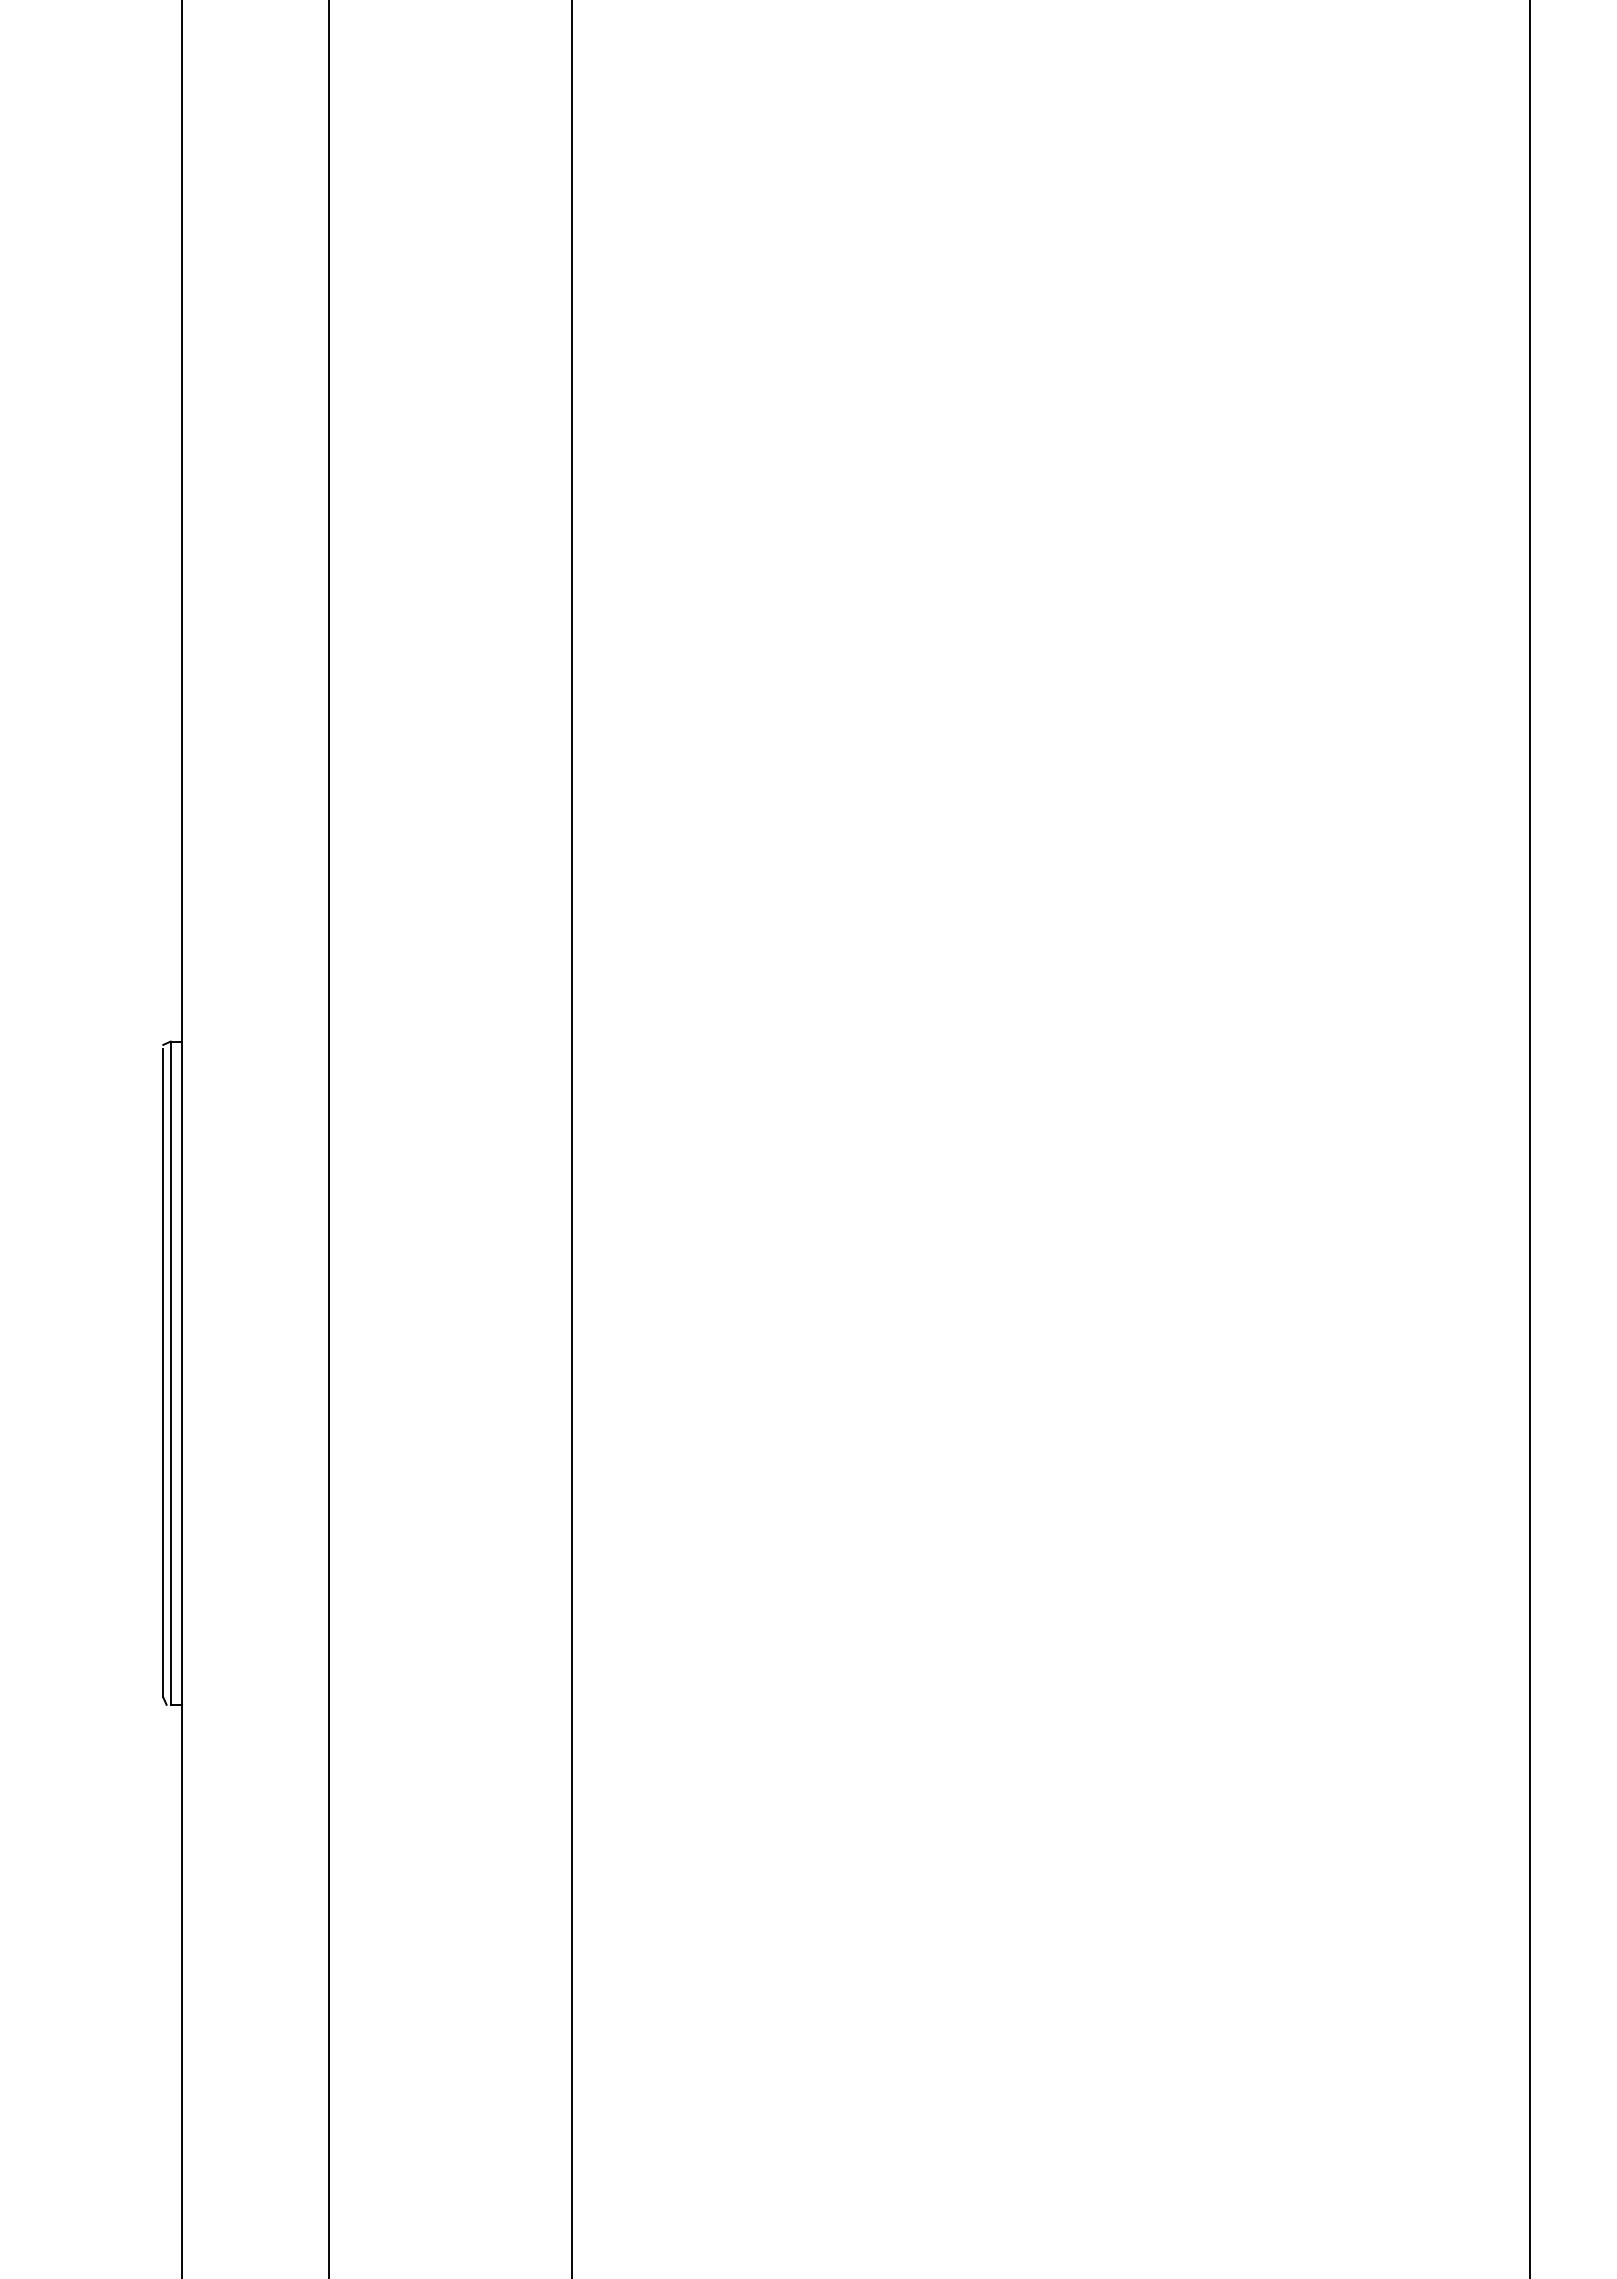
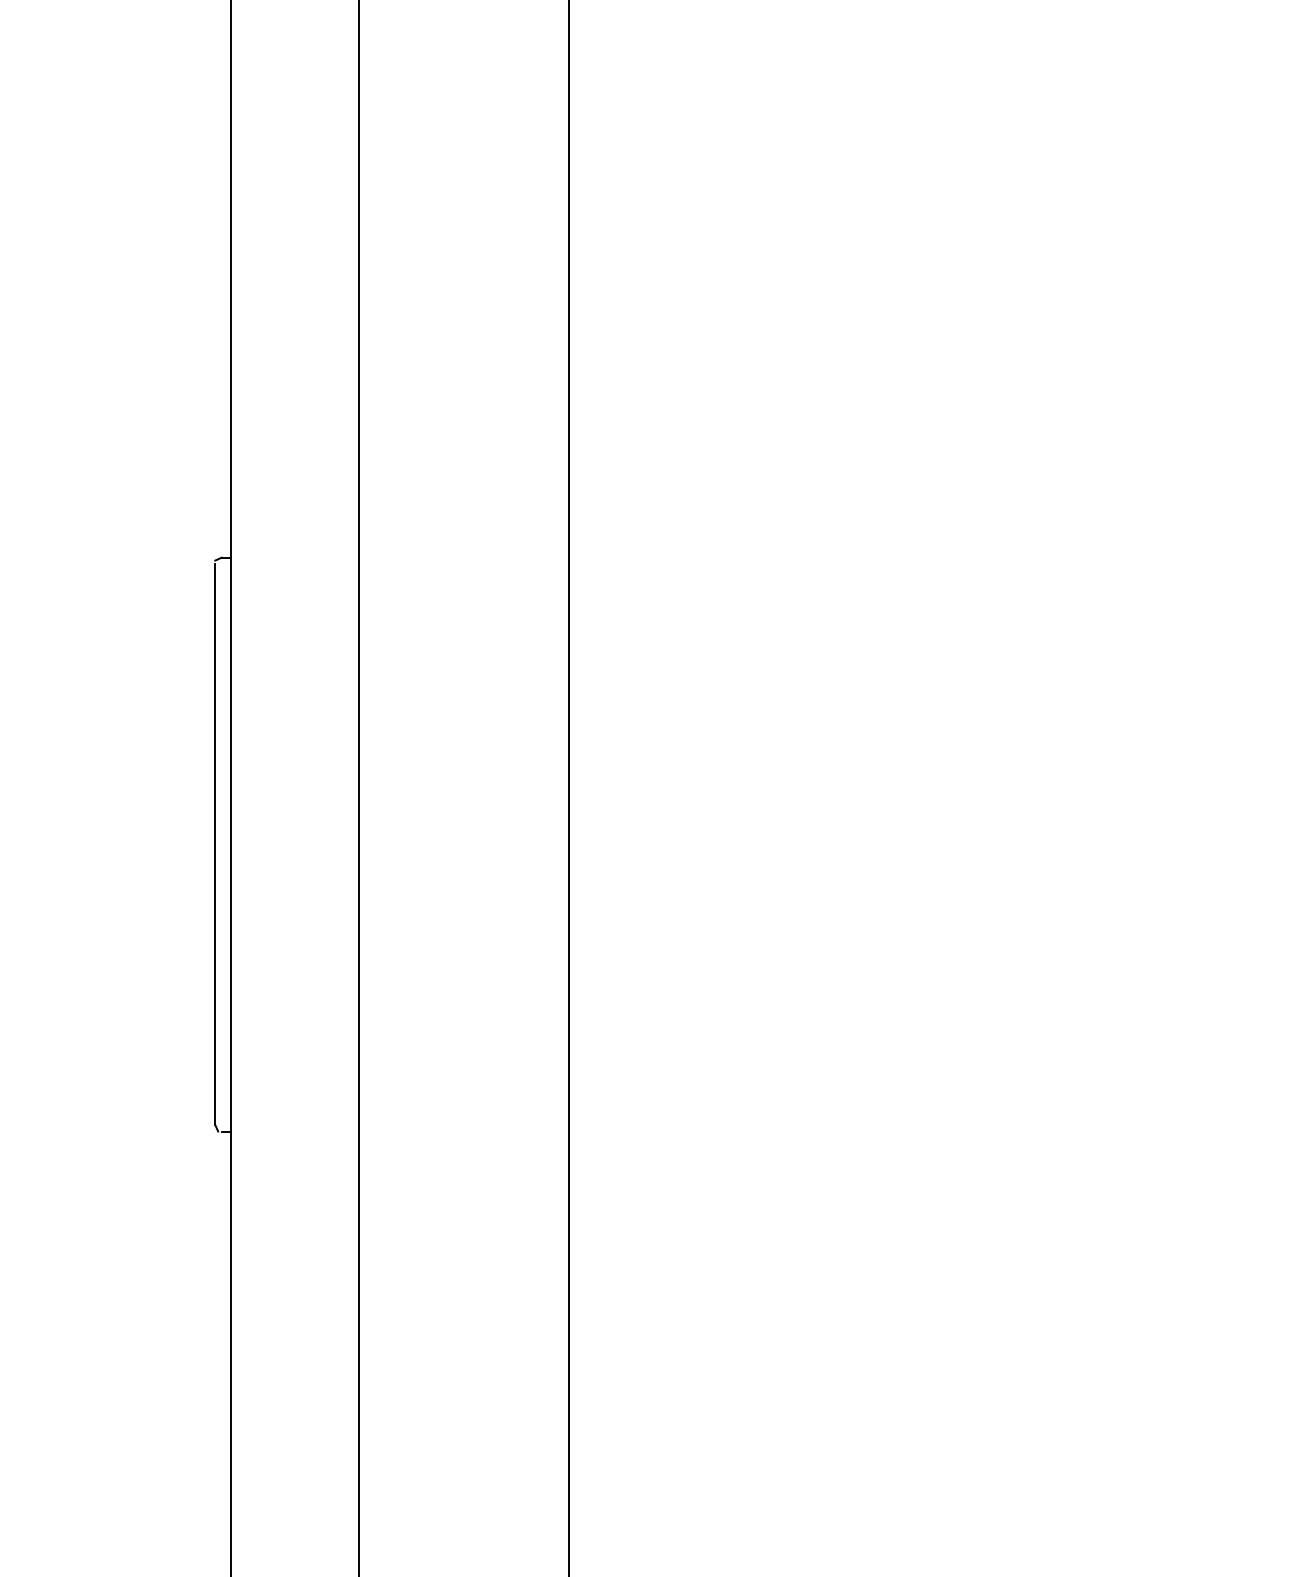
line: (170, 1372) -> (221, 843), removed

